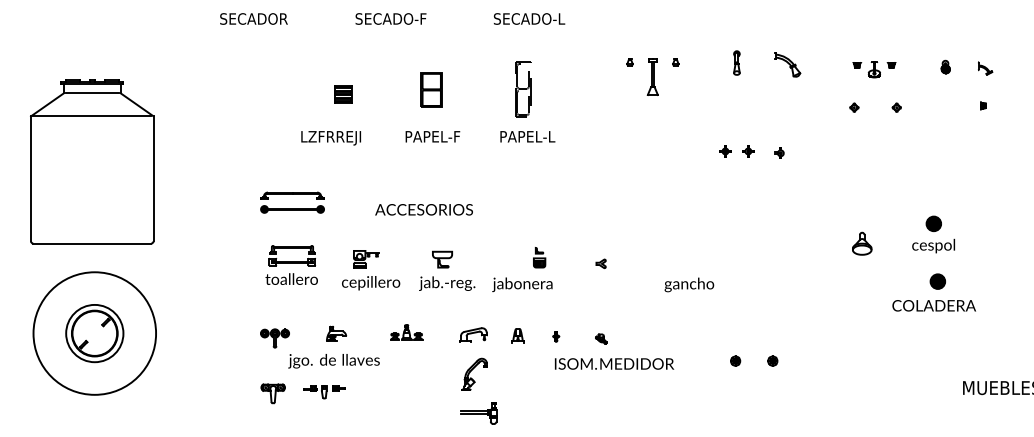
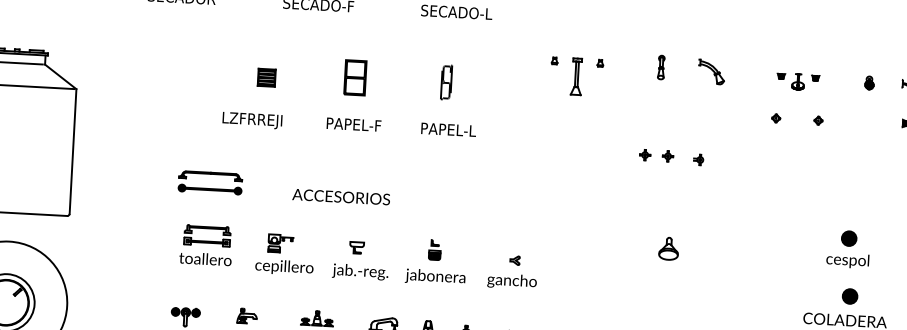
part: (522, 89) -> (445, 82), size x0.62
part: (862, 243) -> (669, 248), moved
part: (539, 257) -> (434, 249), moved
part: (442, 259) -> (356, 247), size x0.71
text: (689, 284) -> (512, 281), moved

